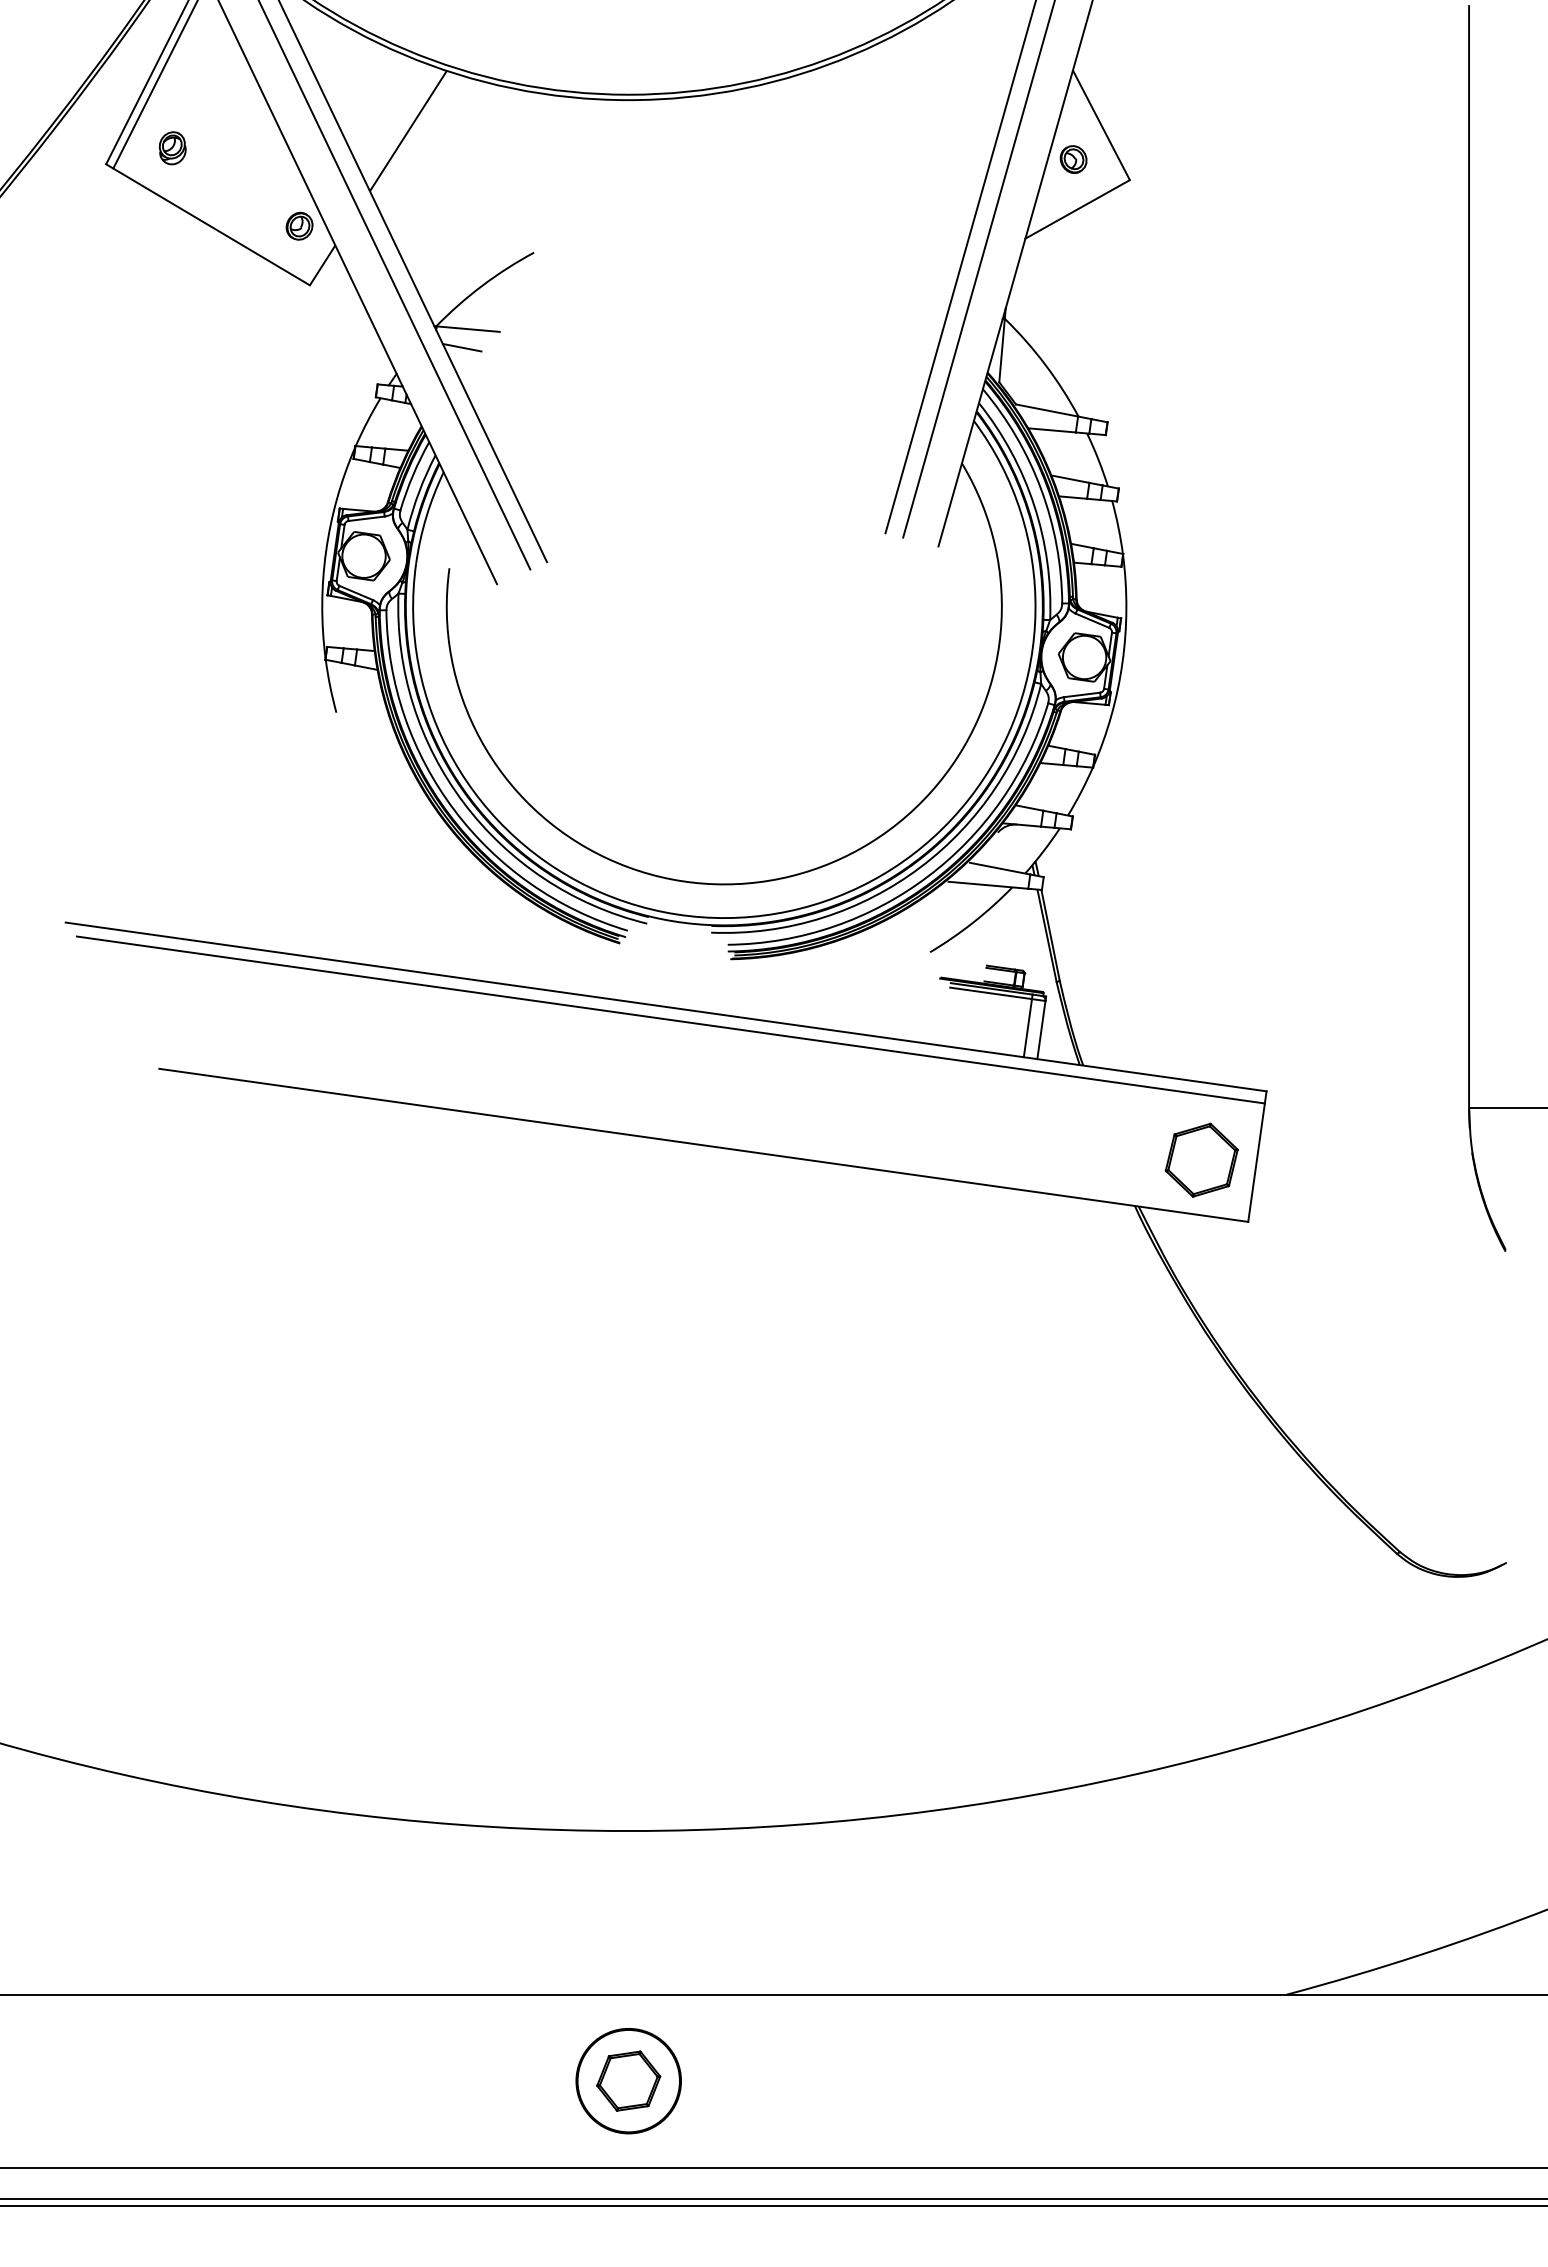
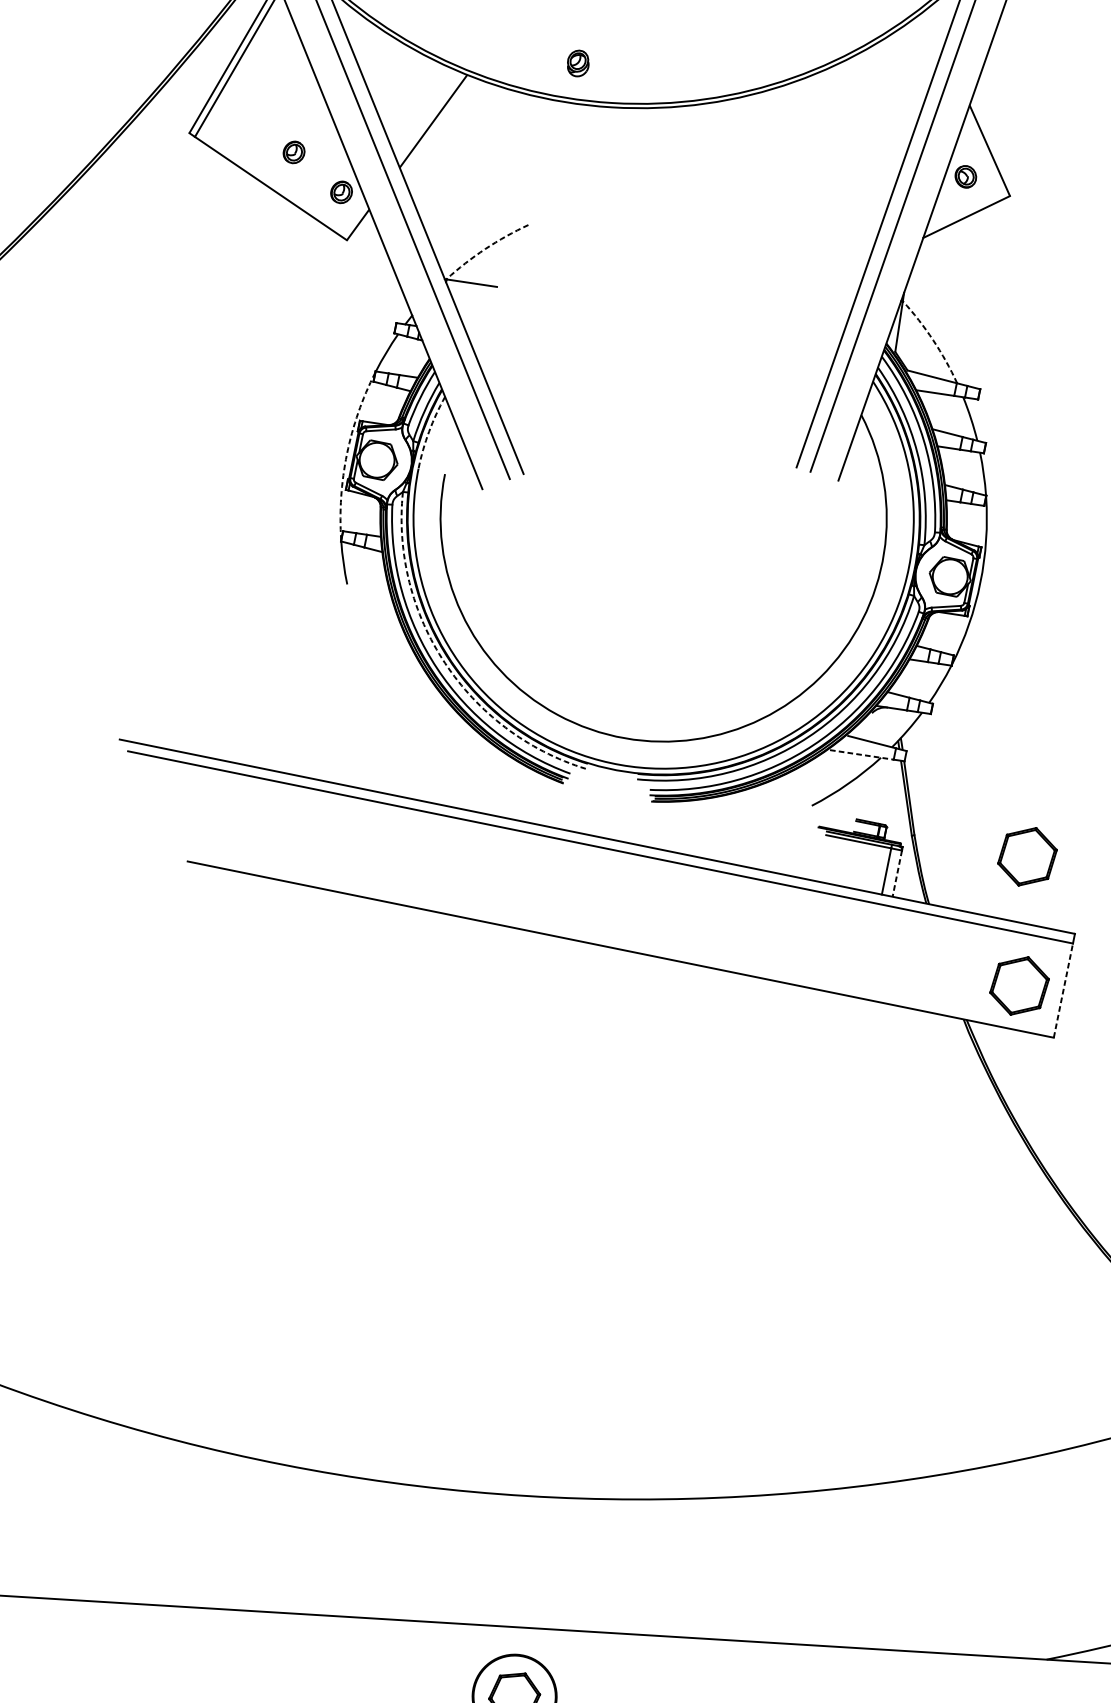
part: (172, 148) -> (578, 63), moved
part: (237, 179) -> (294, 151), added
arc: (482, 285) -> (485, 248), solid -> dashed
line: (461, 347) -> (465, 297), removed
arc: (1045, 364) -> (933, 339), solid -> dashed
arc: (426, 516) -> (429, 431), solid -> dashed
arc: (326, 550) -> (347, 453), solid -> dashed
arc: (463, 803) -> (444, 663), solid -> dashed
line: (988, 885) -> (861, 755), solid -> dashed
part: (1201, 998) -> (1027, 856), added
line: (1041, 1030) -> (897, 874), solid -> dashed
line: (1256, 1162) -> (1063, 990), solid -> dashed

